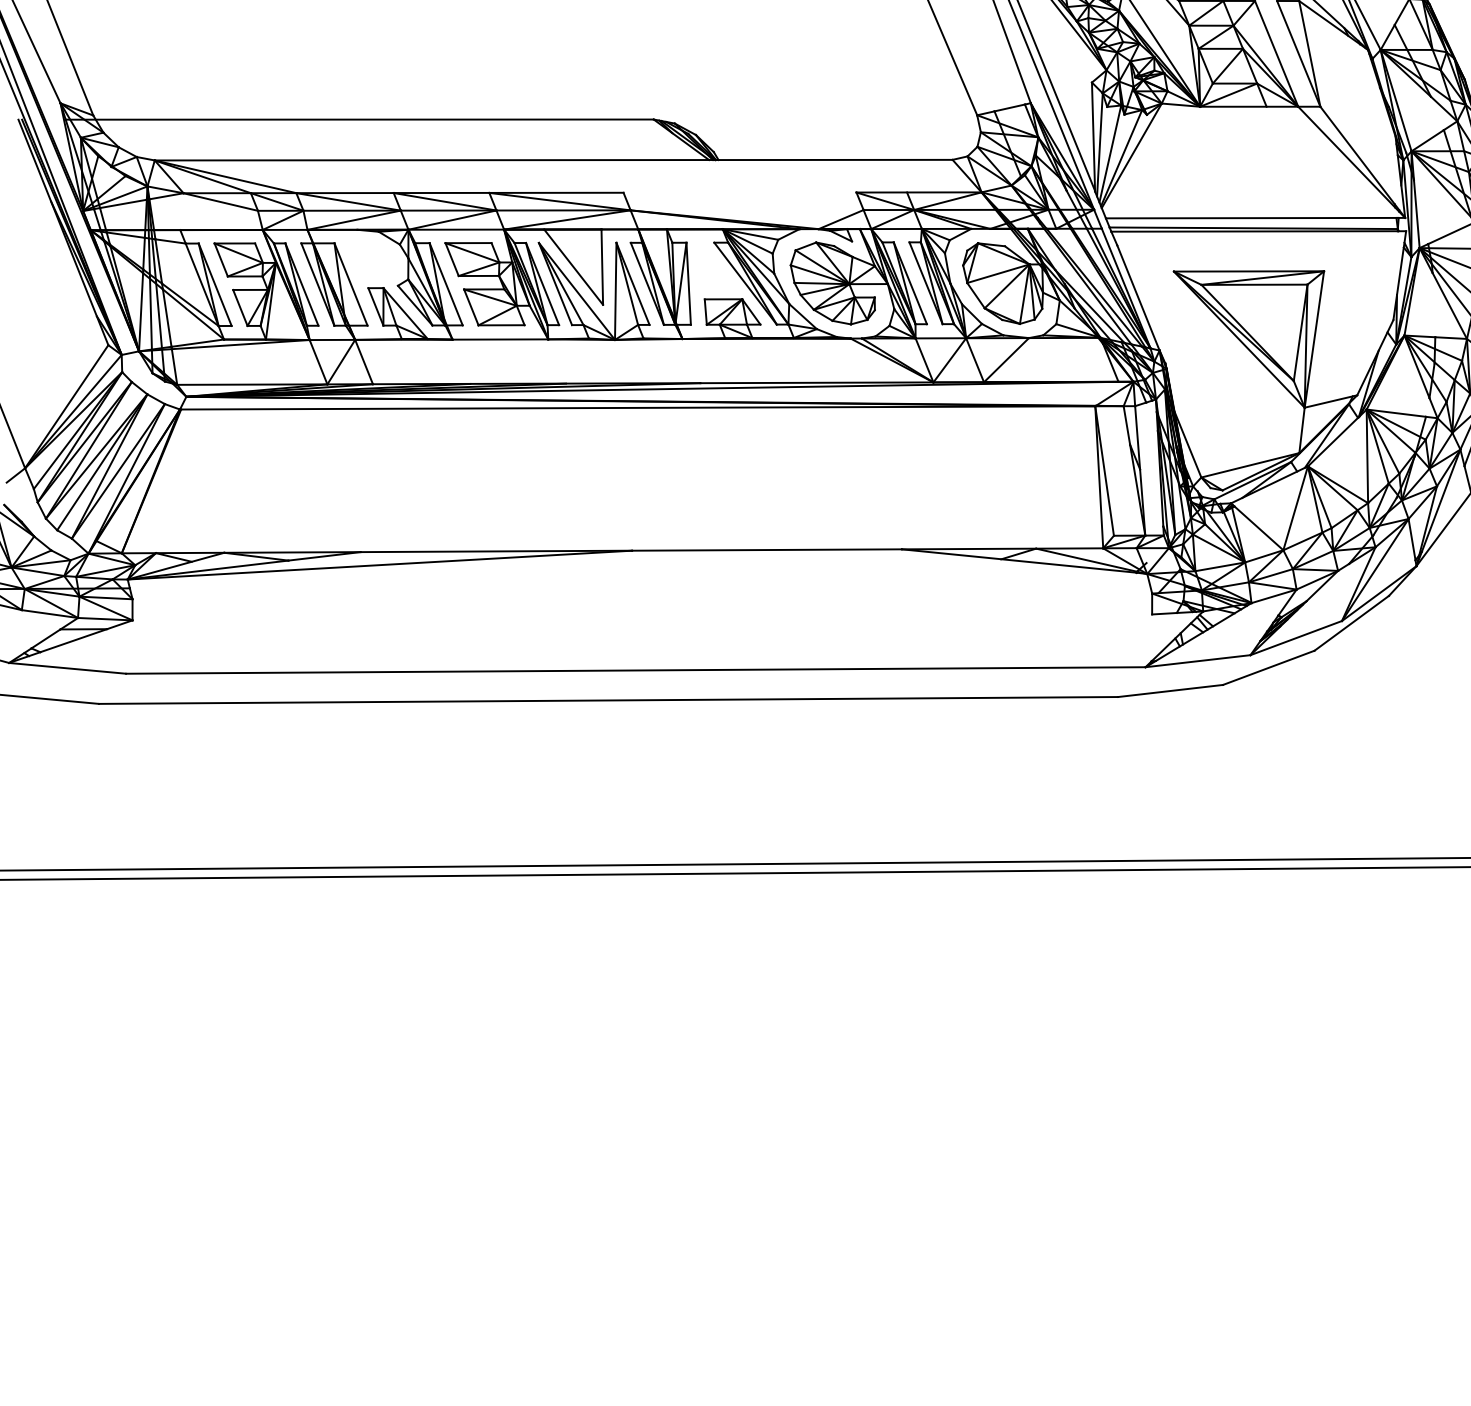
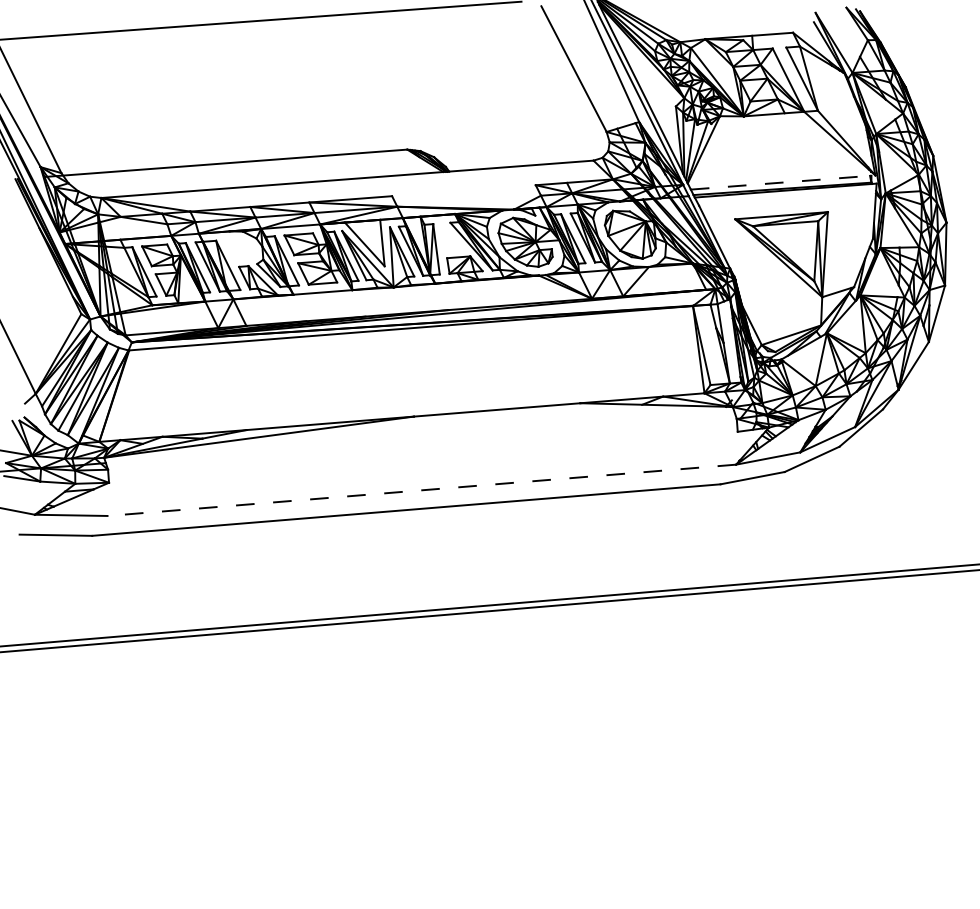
line: (1256, 218) -> (783, 182), solid -> dashed
line: (635, 670) -> (421, 490), solid -> dashed

